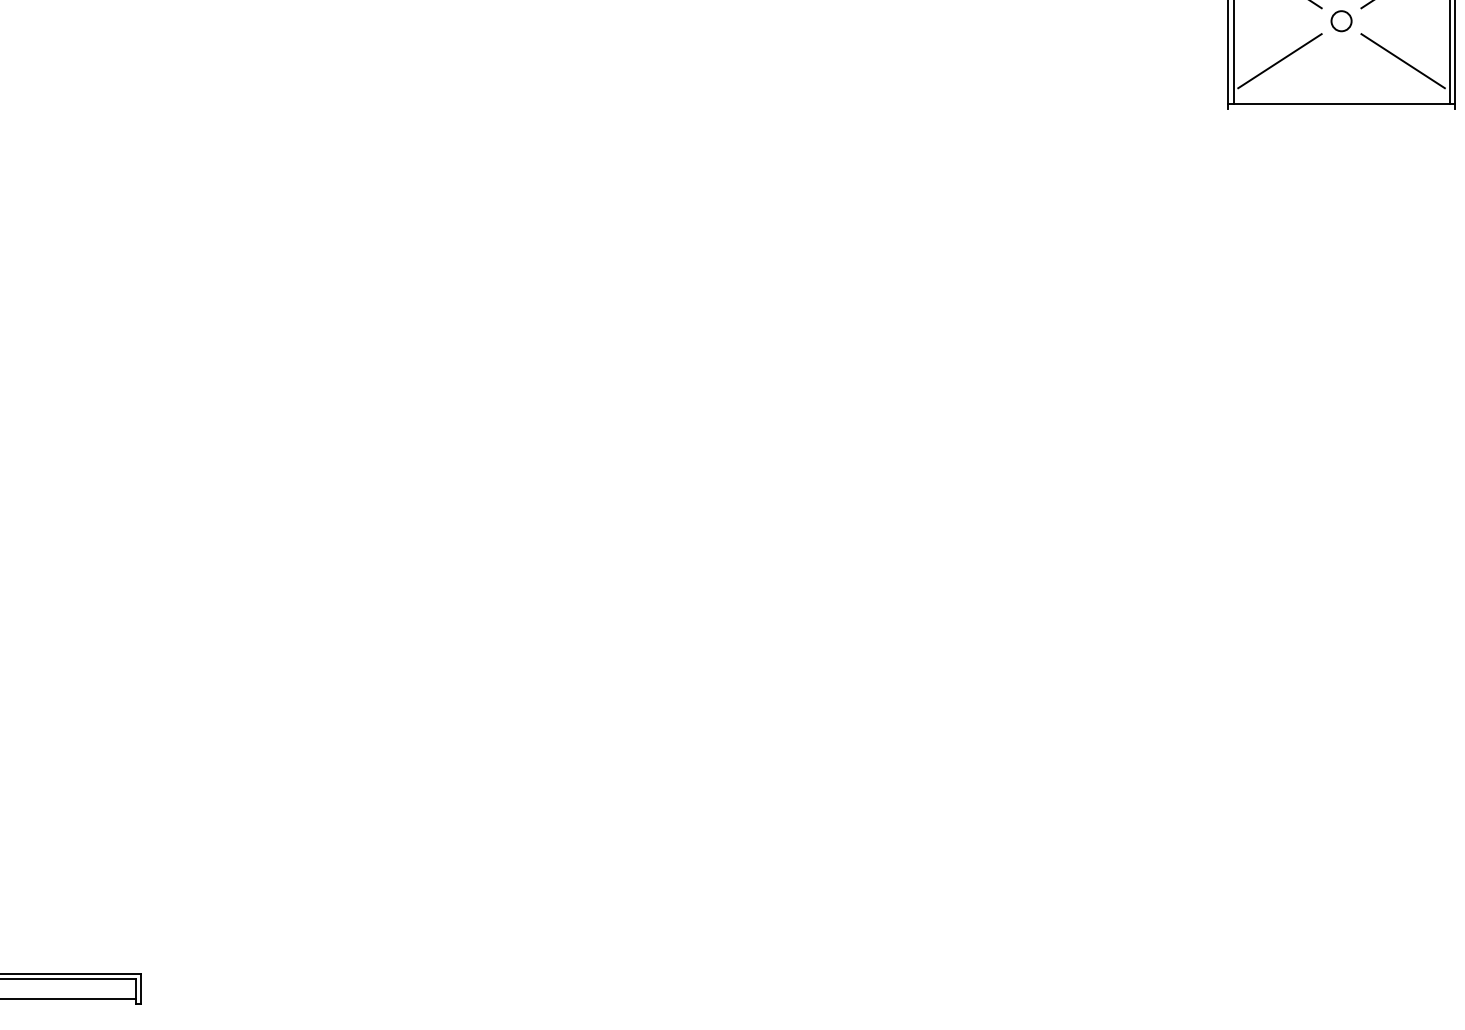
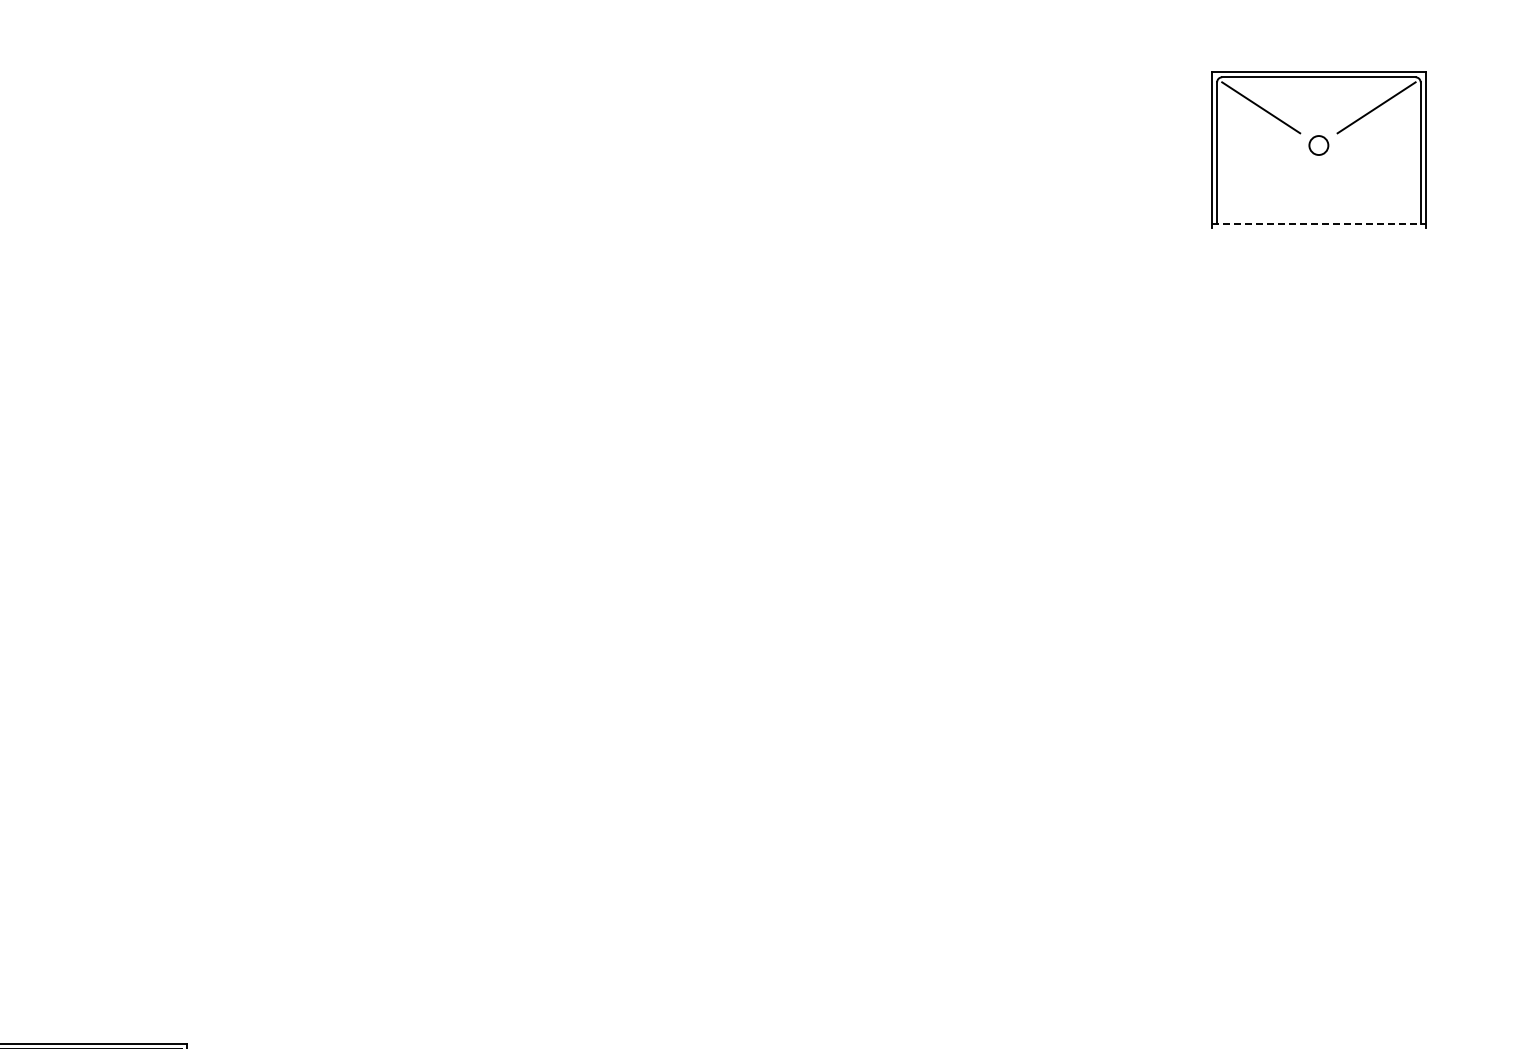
line: (1279, 60) -> (1260, 182), removed
line: (1402, 60) -> (1376, 182), removed
line: (1342, 103) -> (1319, 223), solid -> dashed

